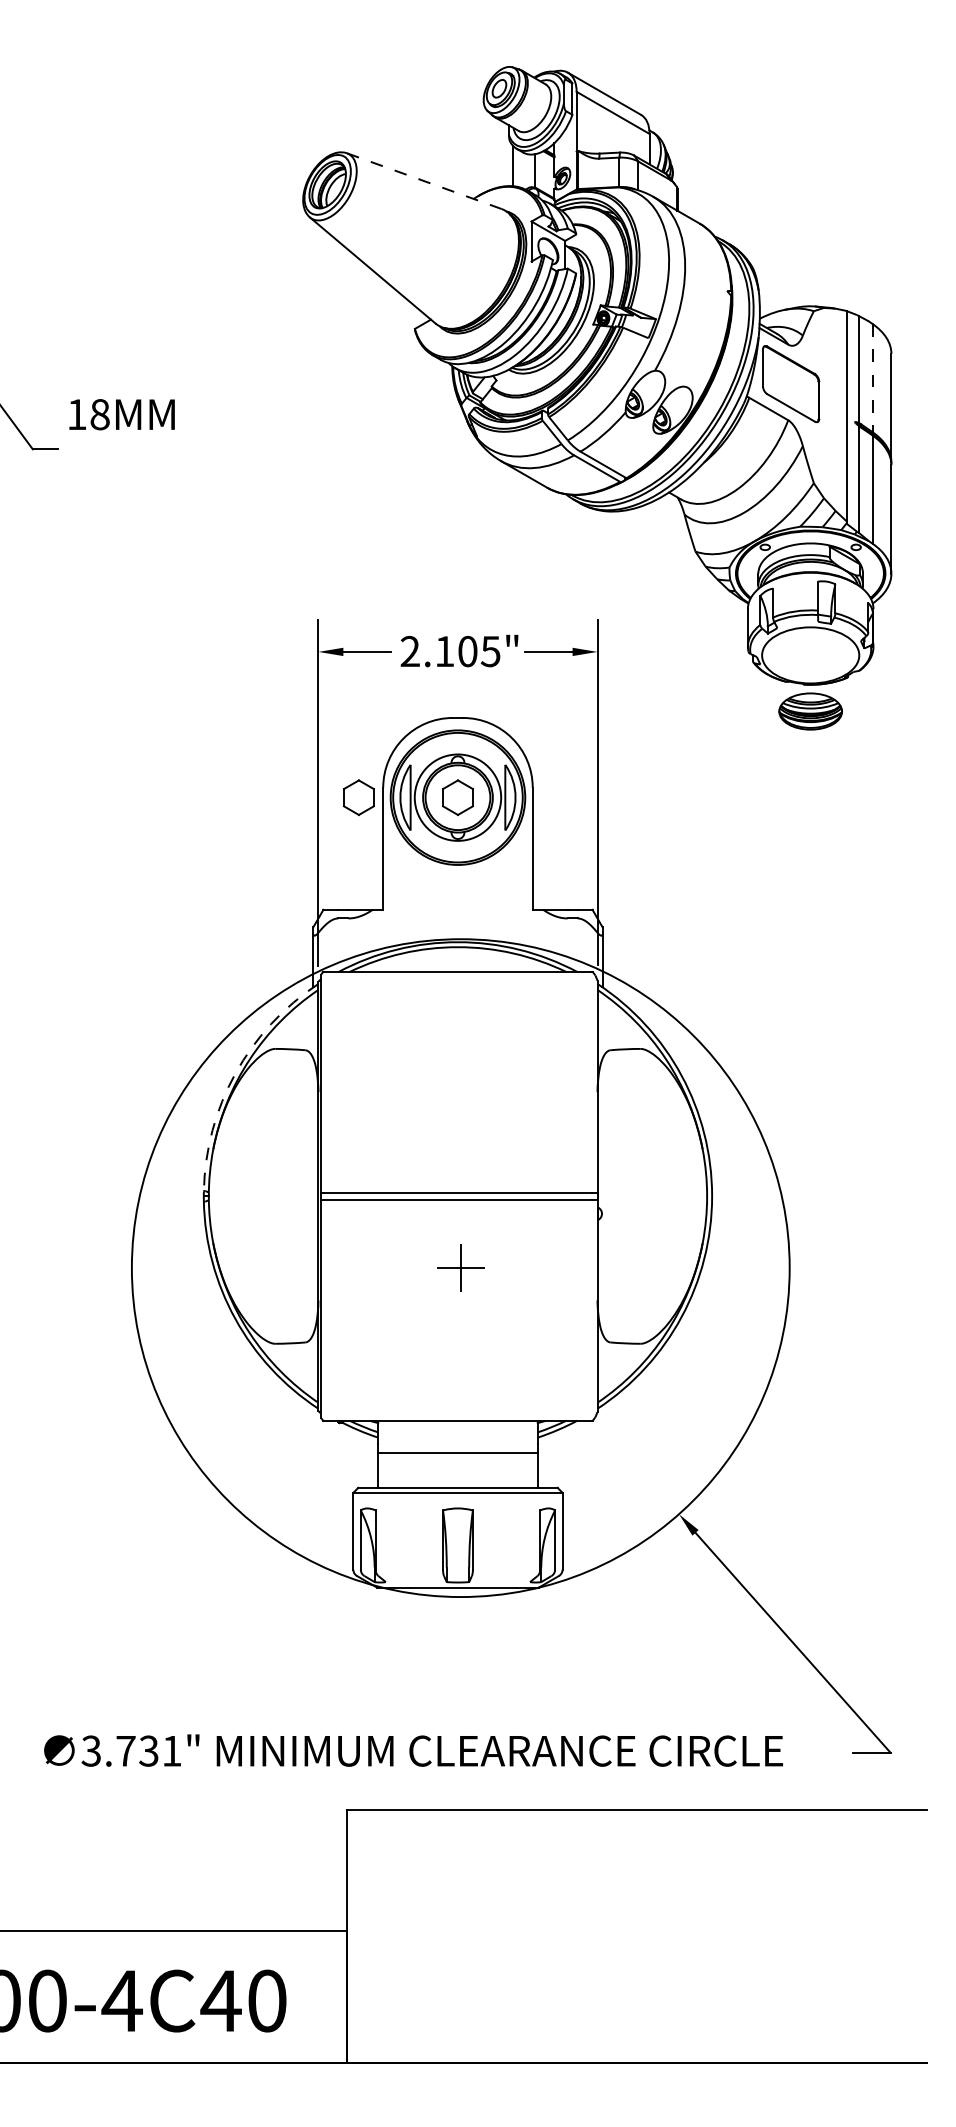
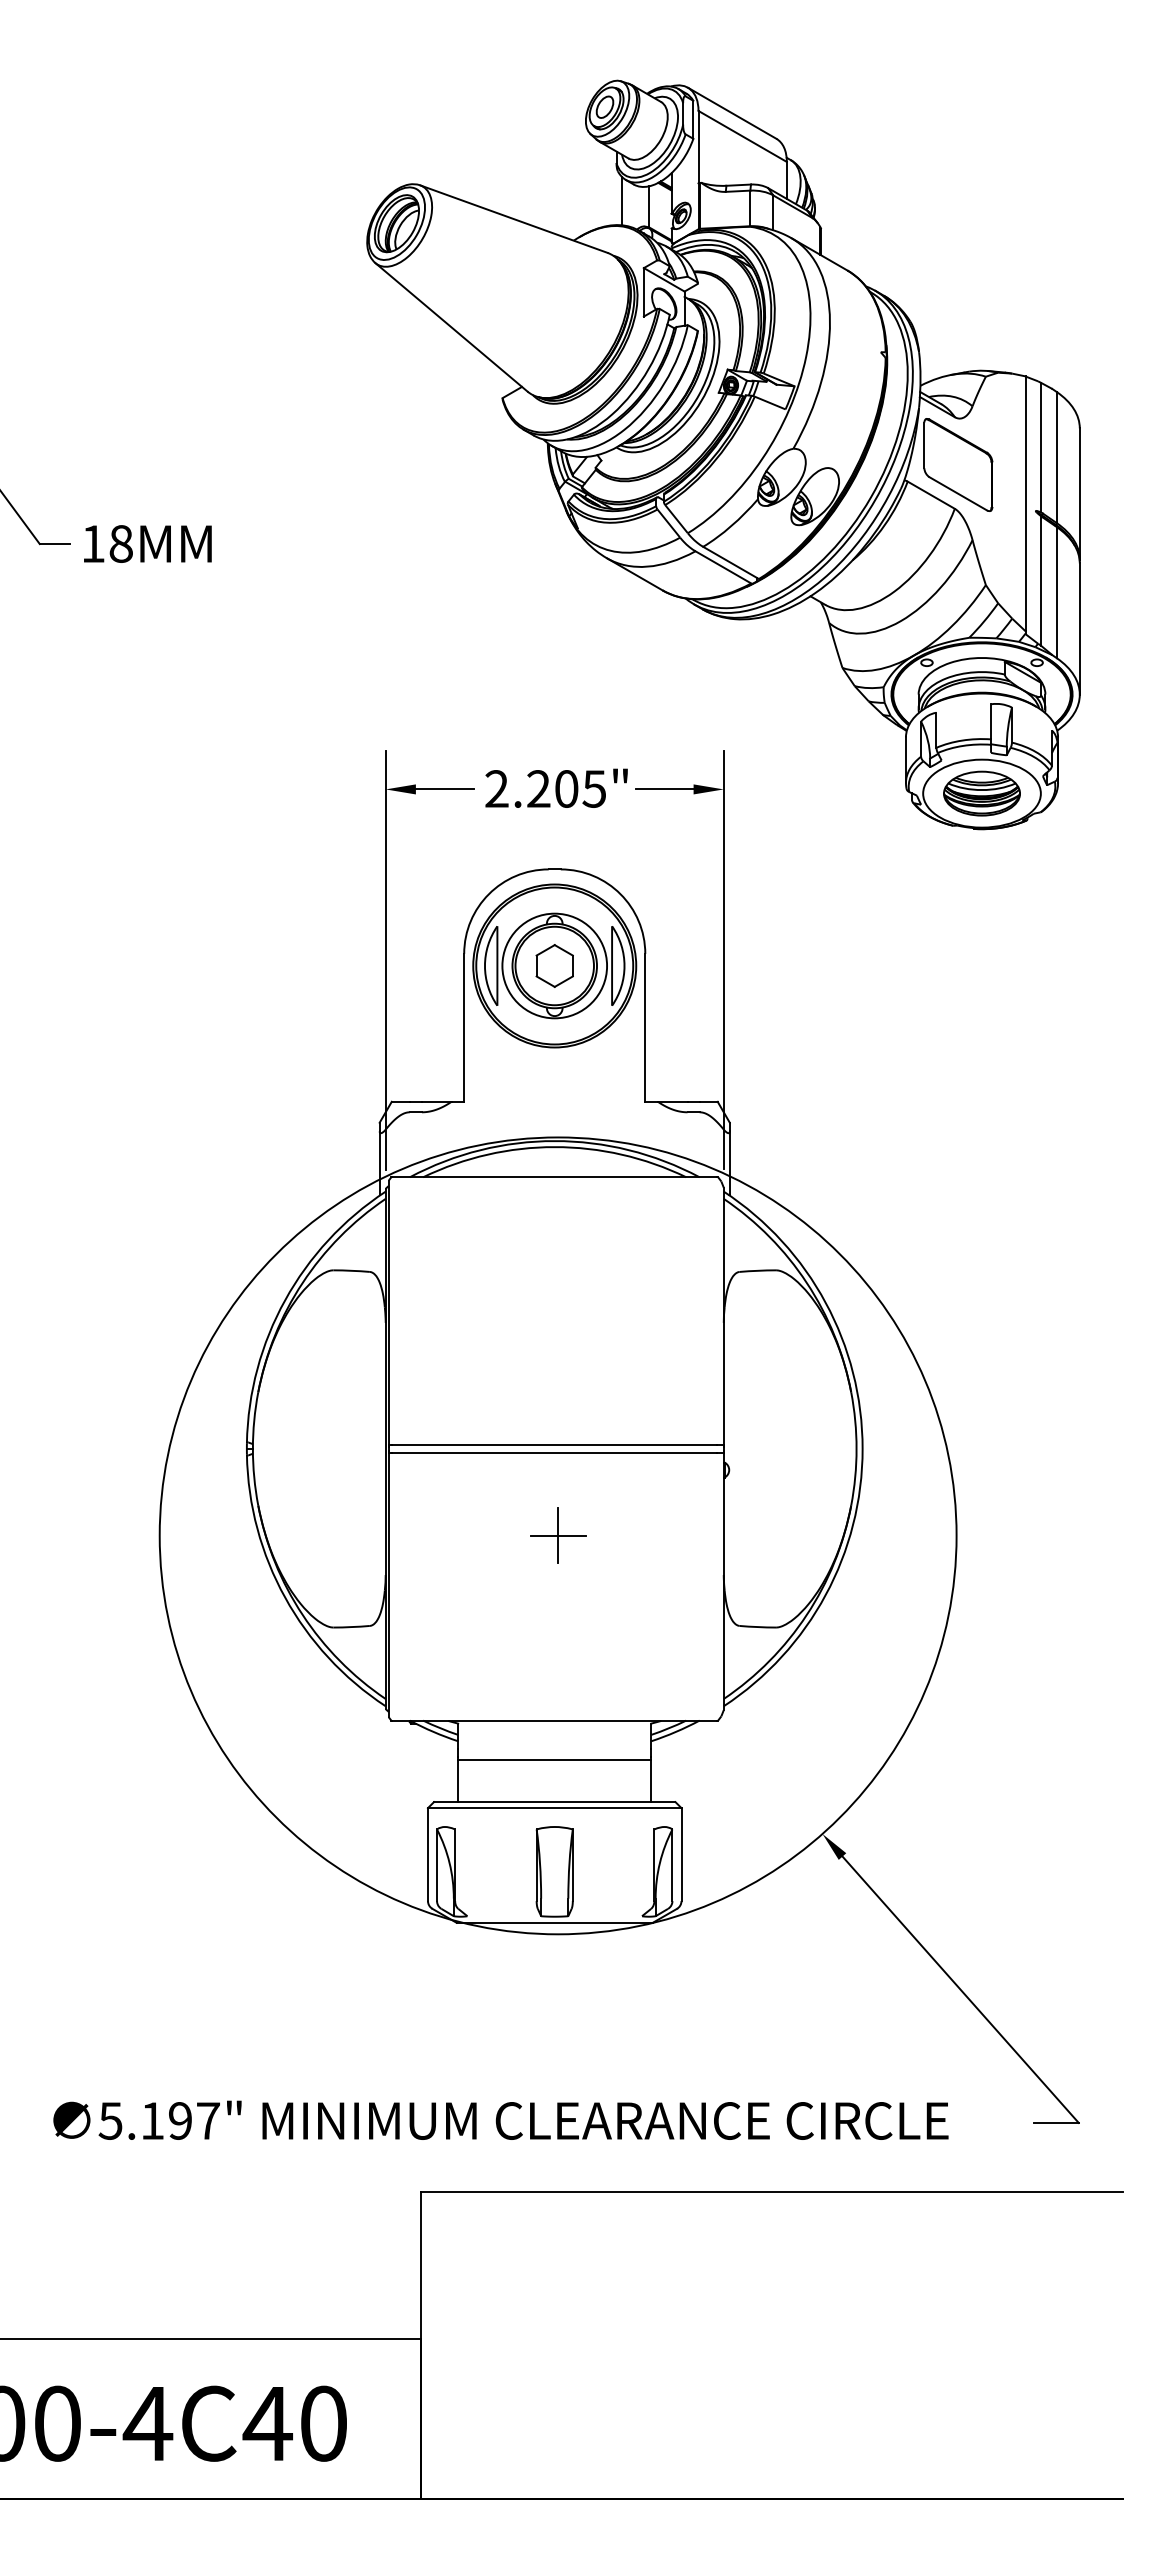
line: (423, 181) -> (513, 219), dashed -> solid
line: (872, 377) -> (1056, 457), dashed -> solid
text: (121, 414) -> (147, 543), moved
text: (444, 651) -> (538, 788), 2.105" -> 2.205"
part: (810, 711) -> (981, 793), moved
part: (358, 797) -> (434, 965), removed
arc: (235, 1073) -> (285, 1300), dashed -> solid
text: (130, 1750) -> (158, 2120), 3.731" -> 5.197"

